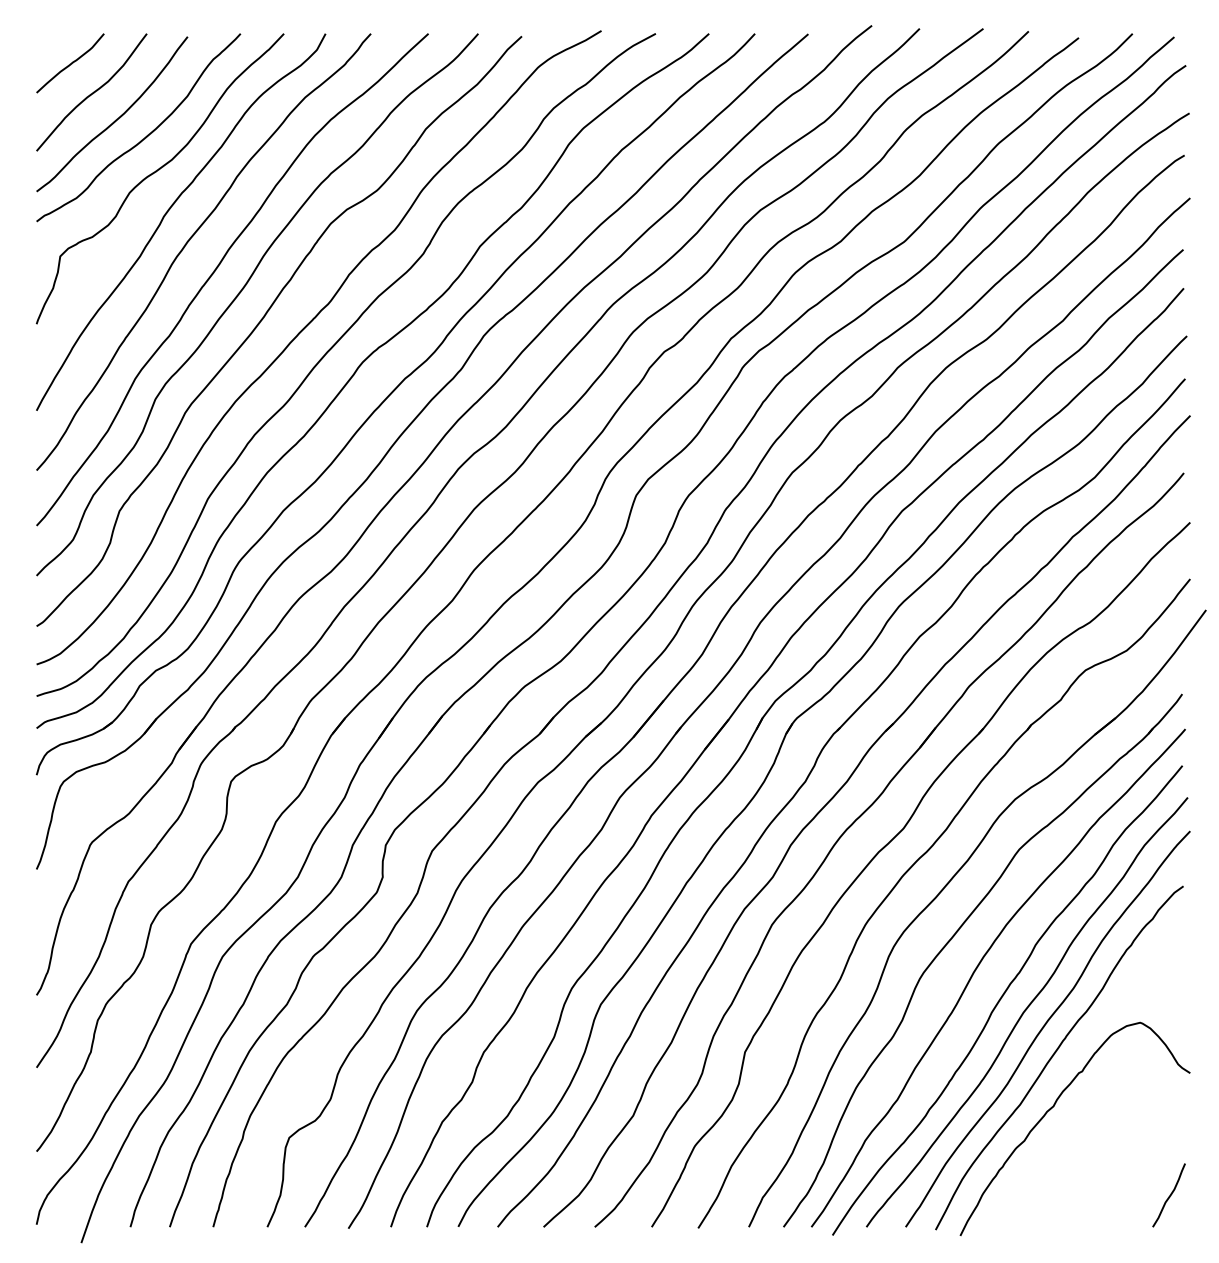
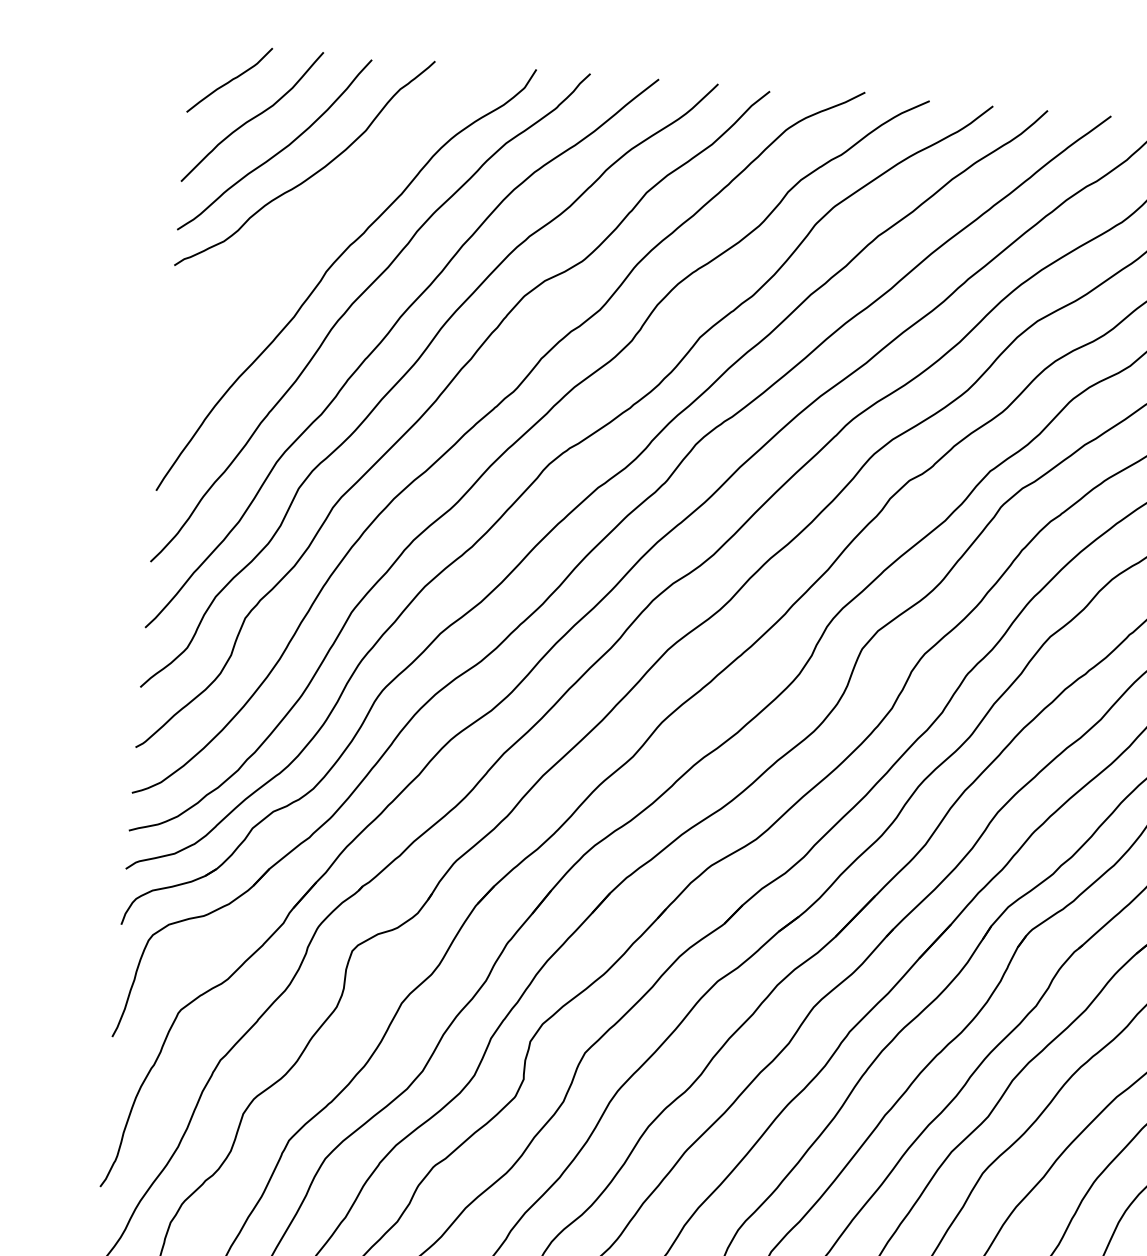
curve: (156, 172) -> (321, 218), removed

